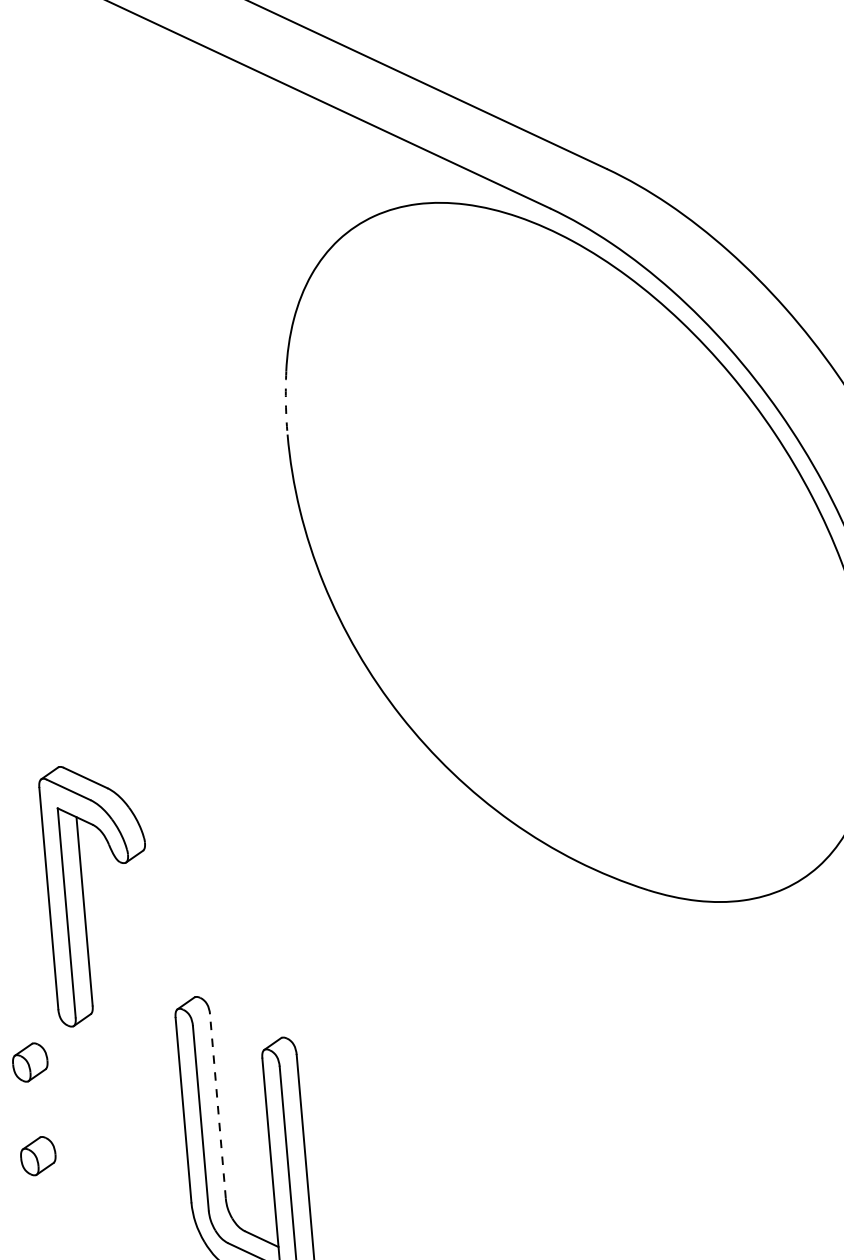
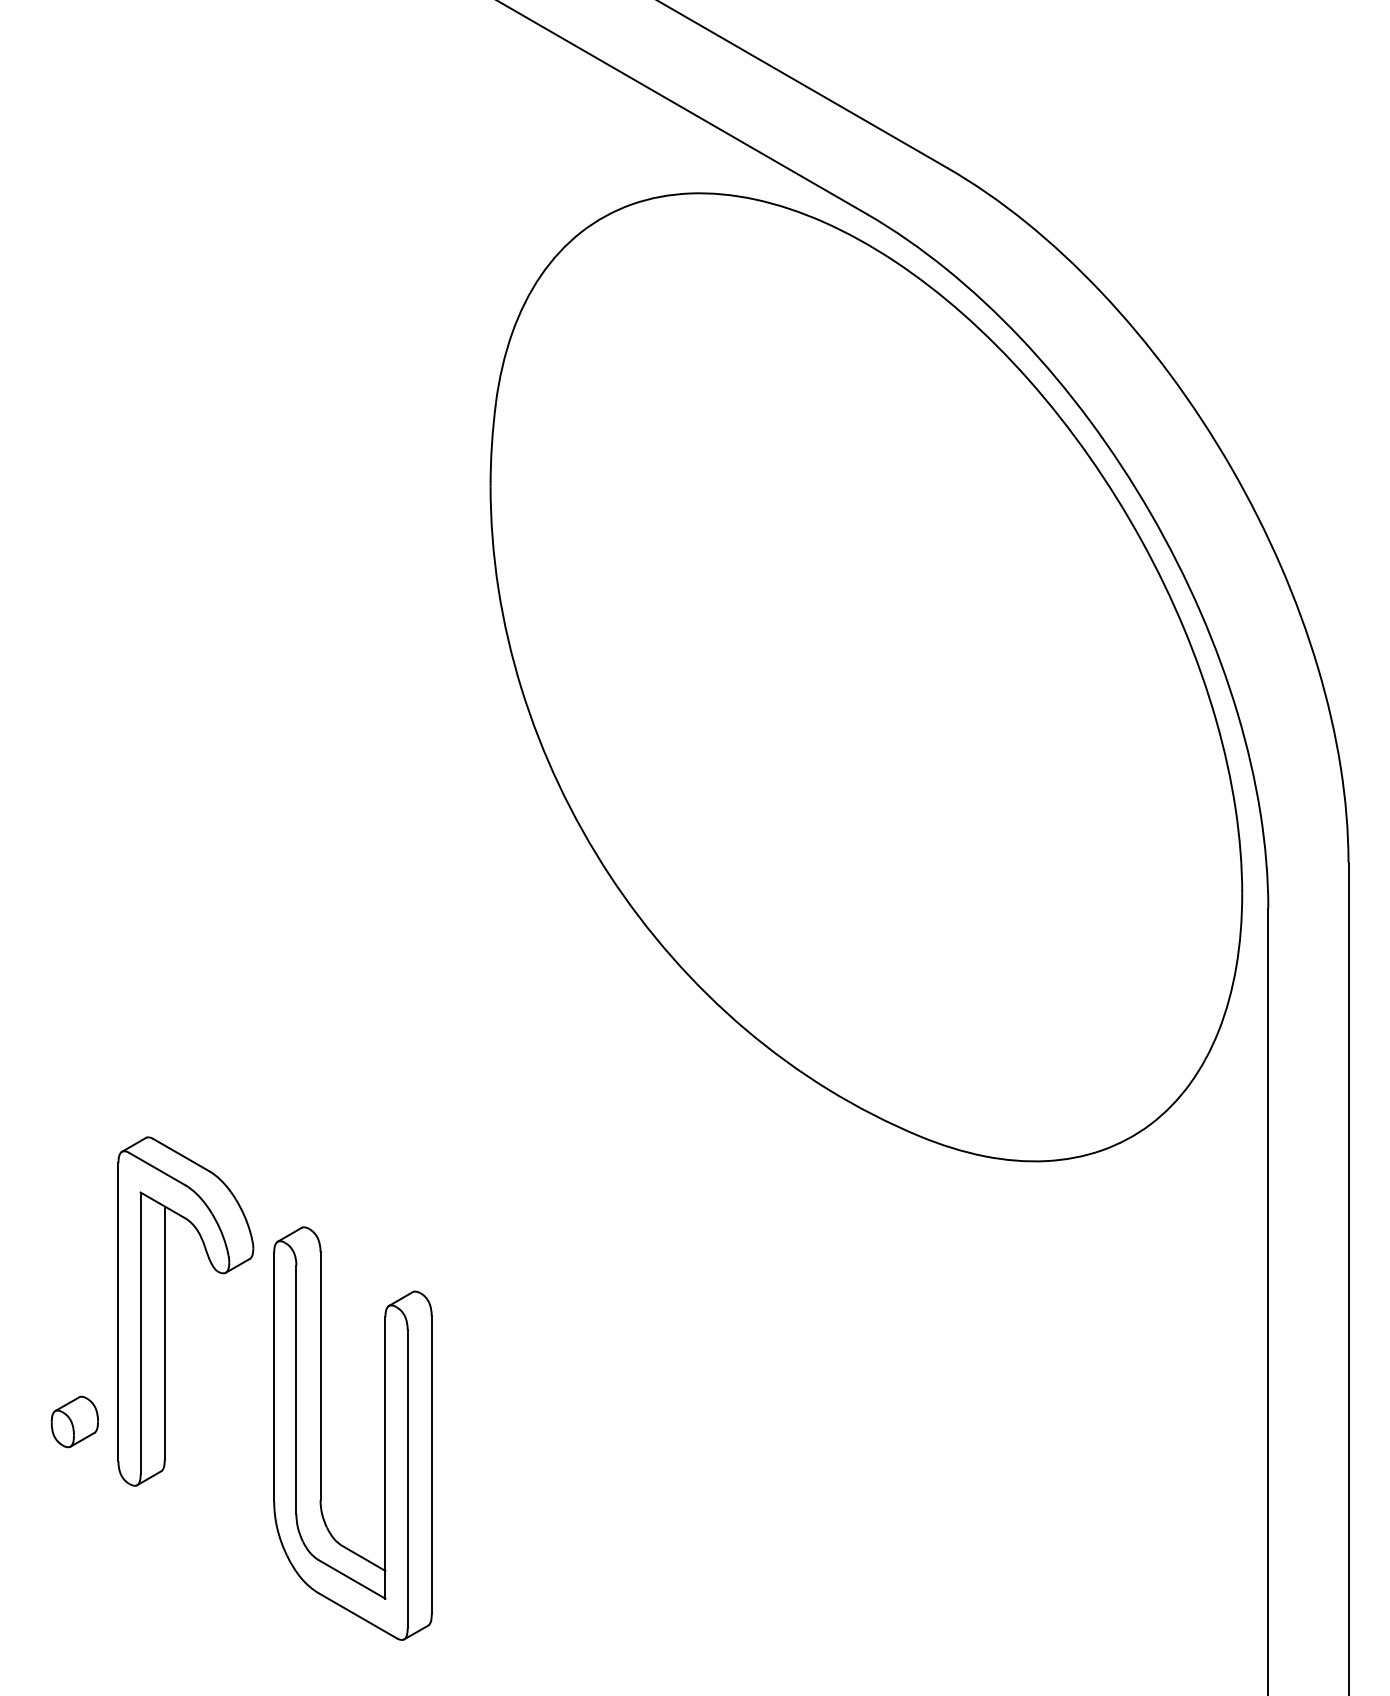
arc: (285, 403) -> (491, 444), dashed -> solid
part: (83, 895) -> (165, 1311), moved
part: (29, 1062) -> (74, 1295), removed
line: (217, 1105) -> (320, 1375), dashed -> solid

